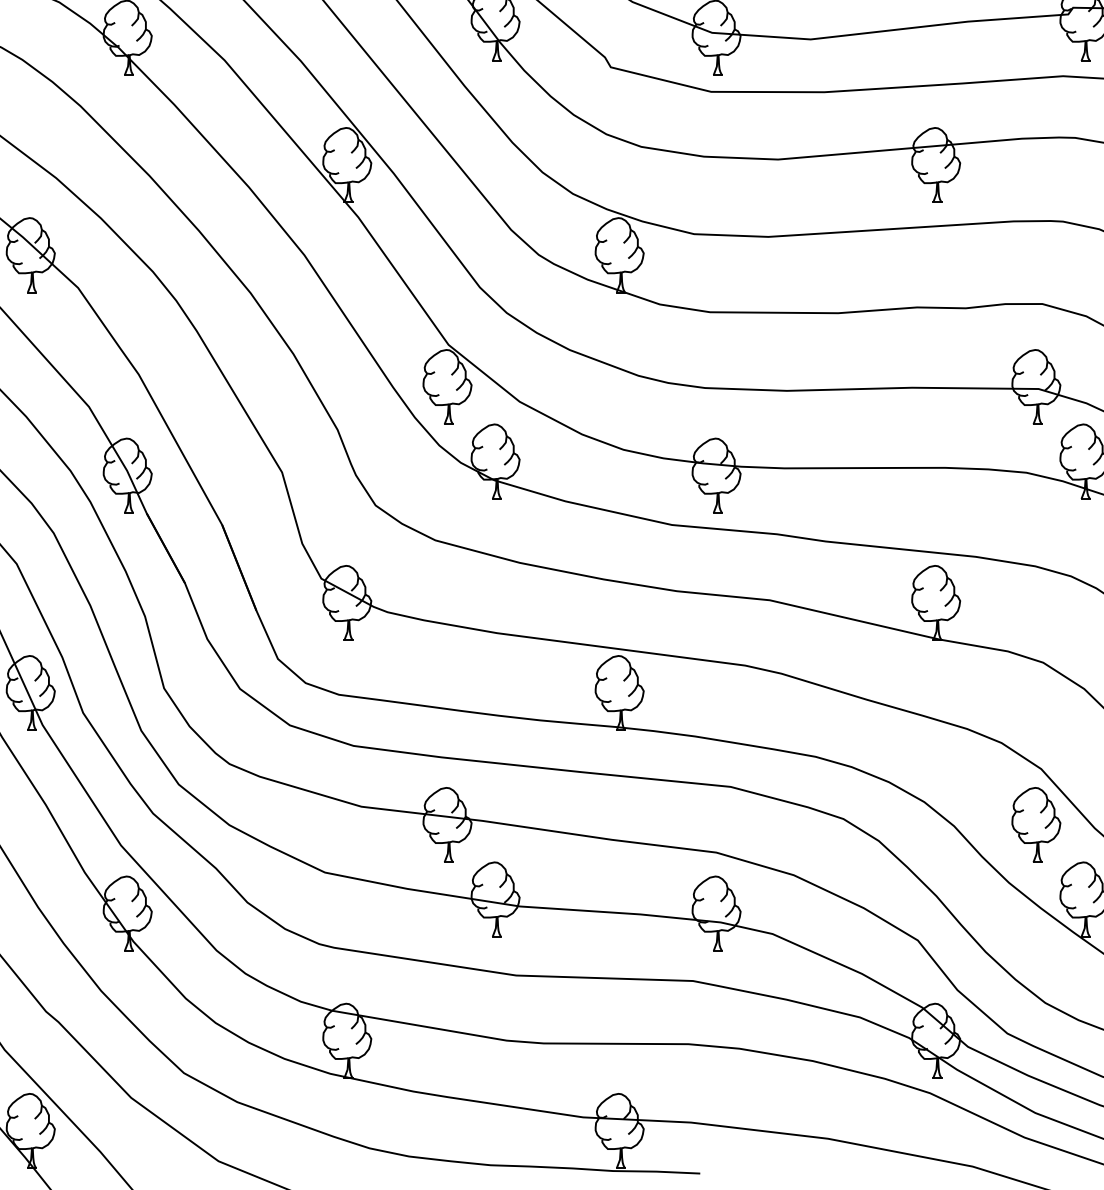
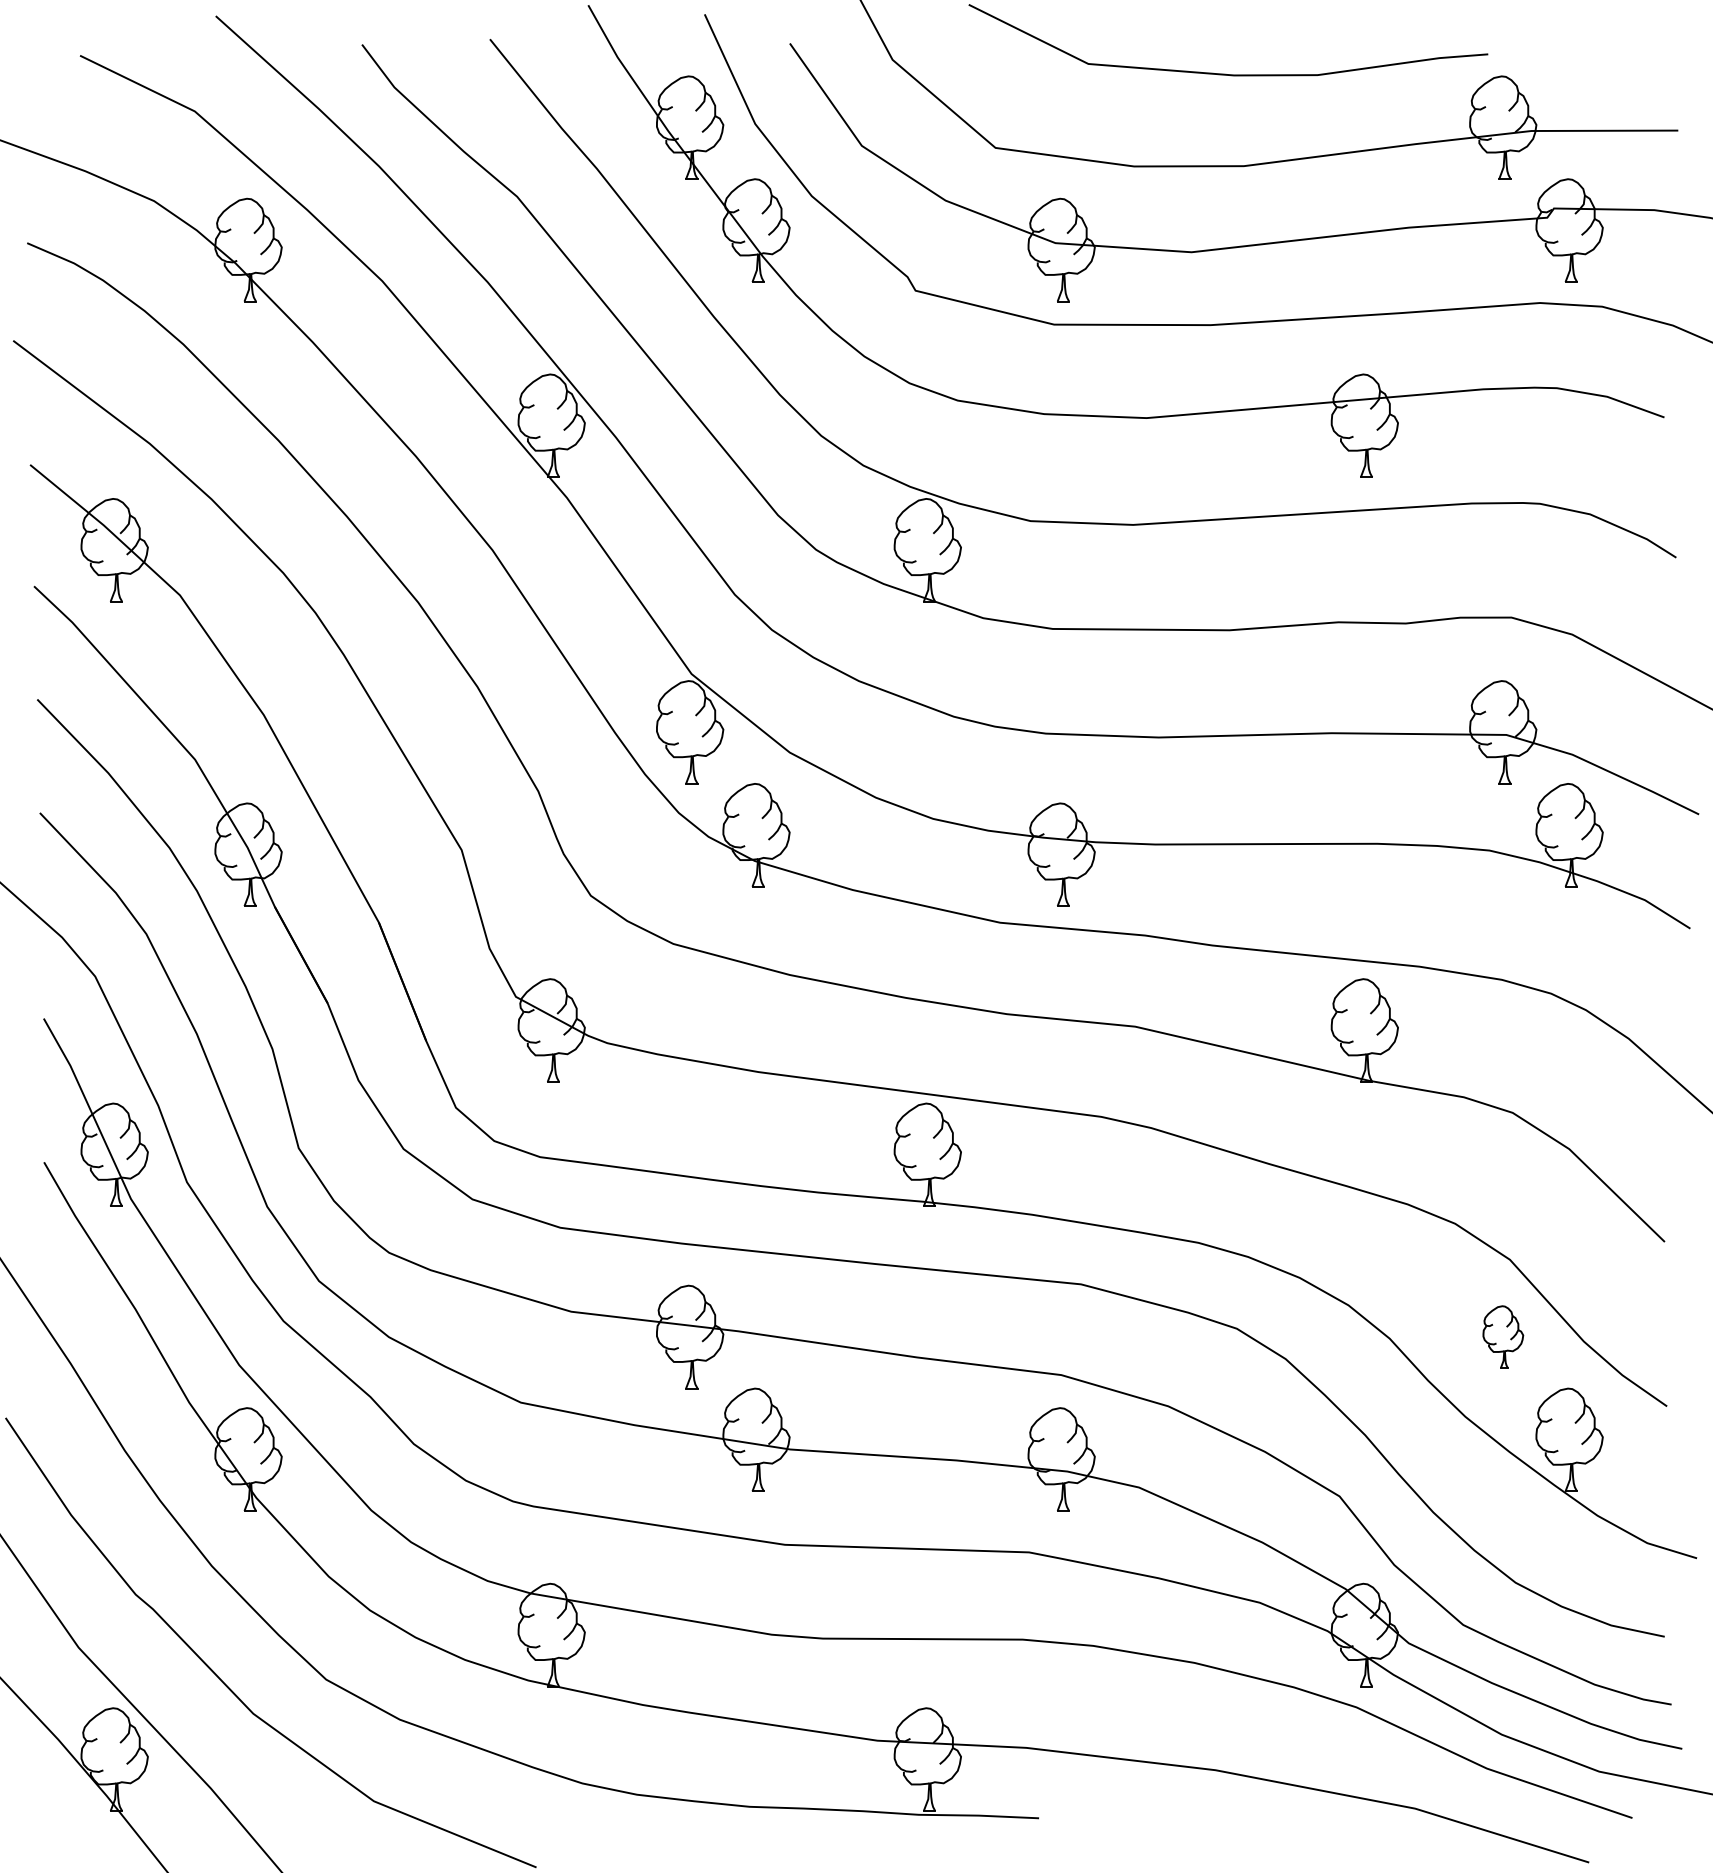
part: (1036, 824) -> (1503, 1336), size x0.6

